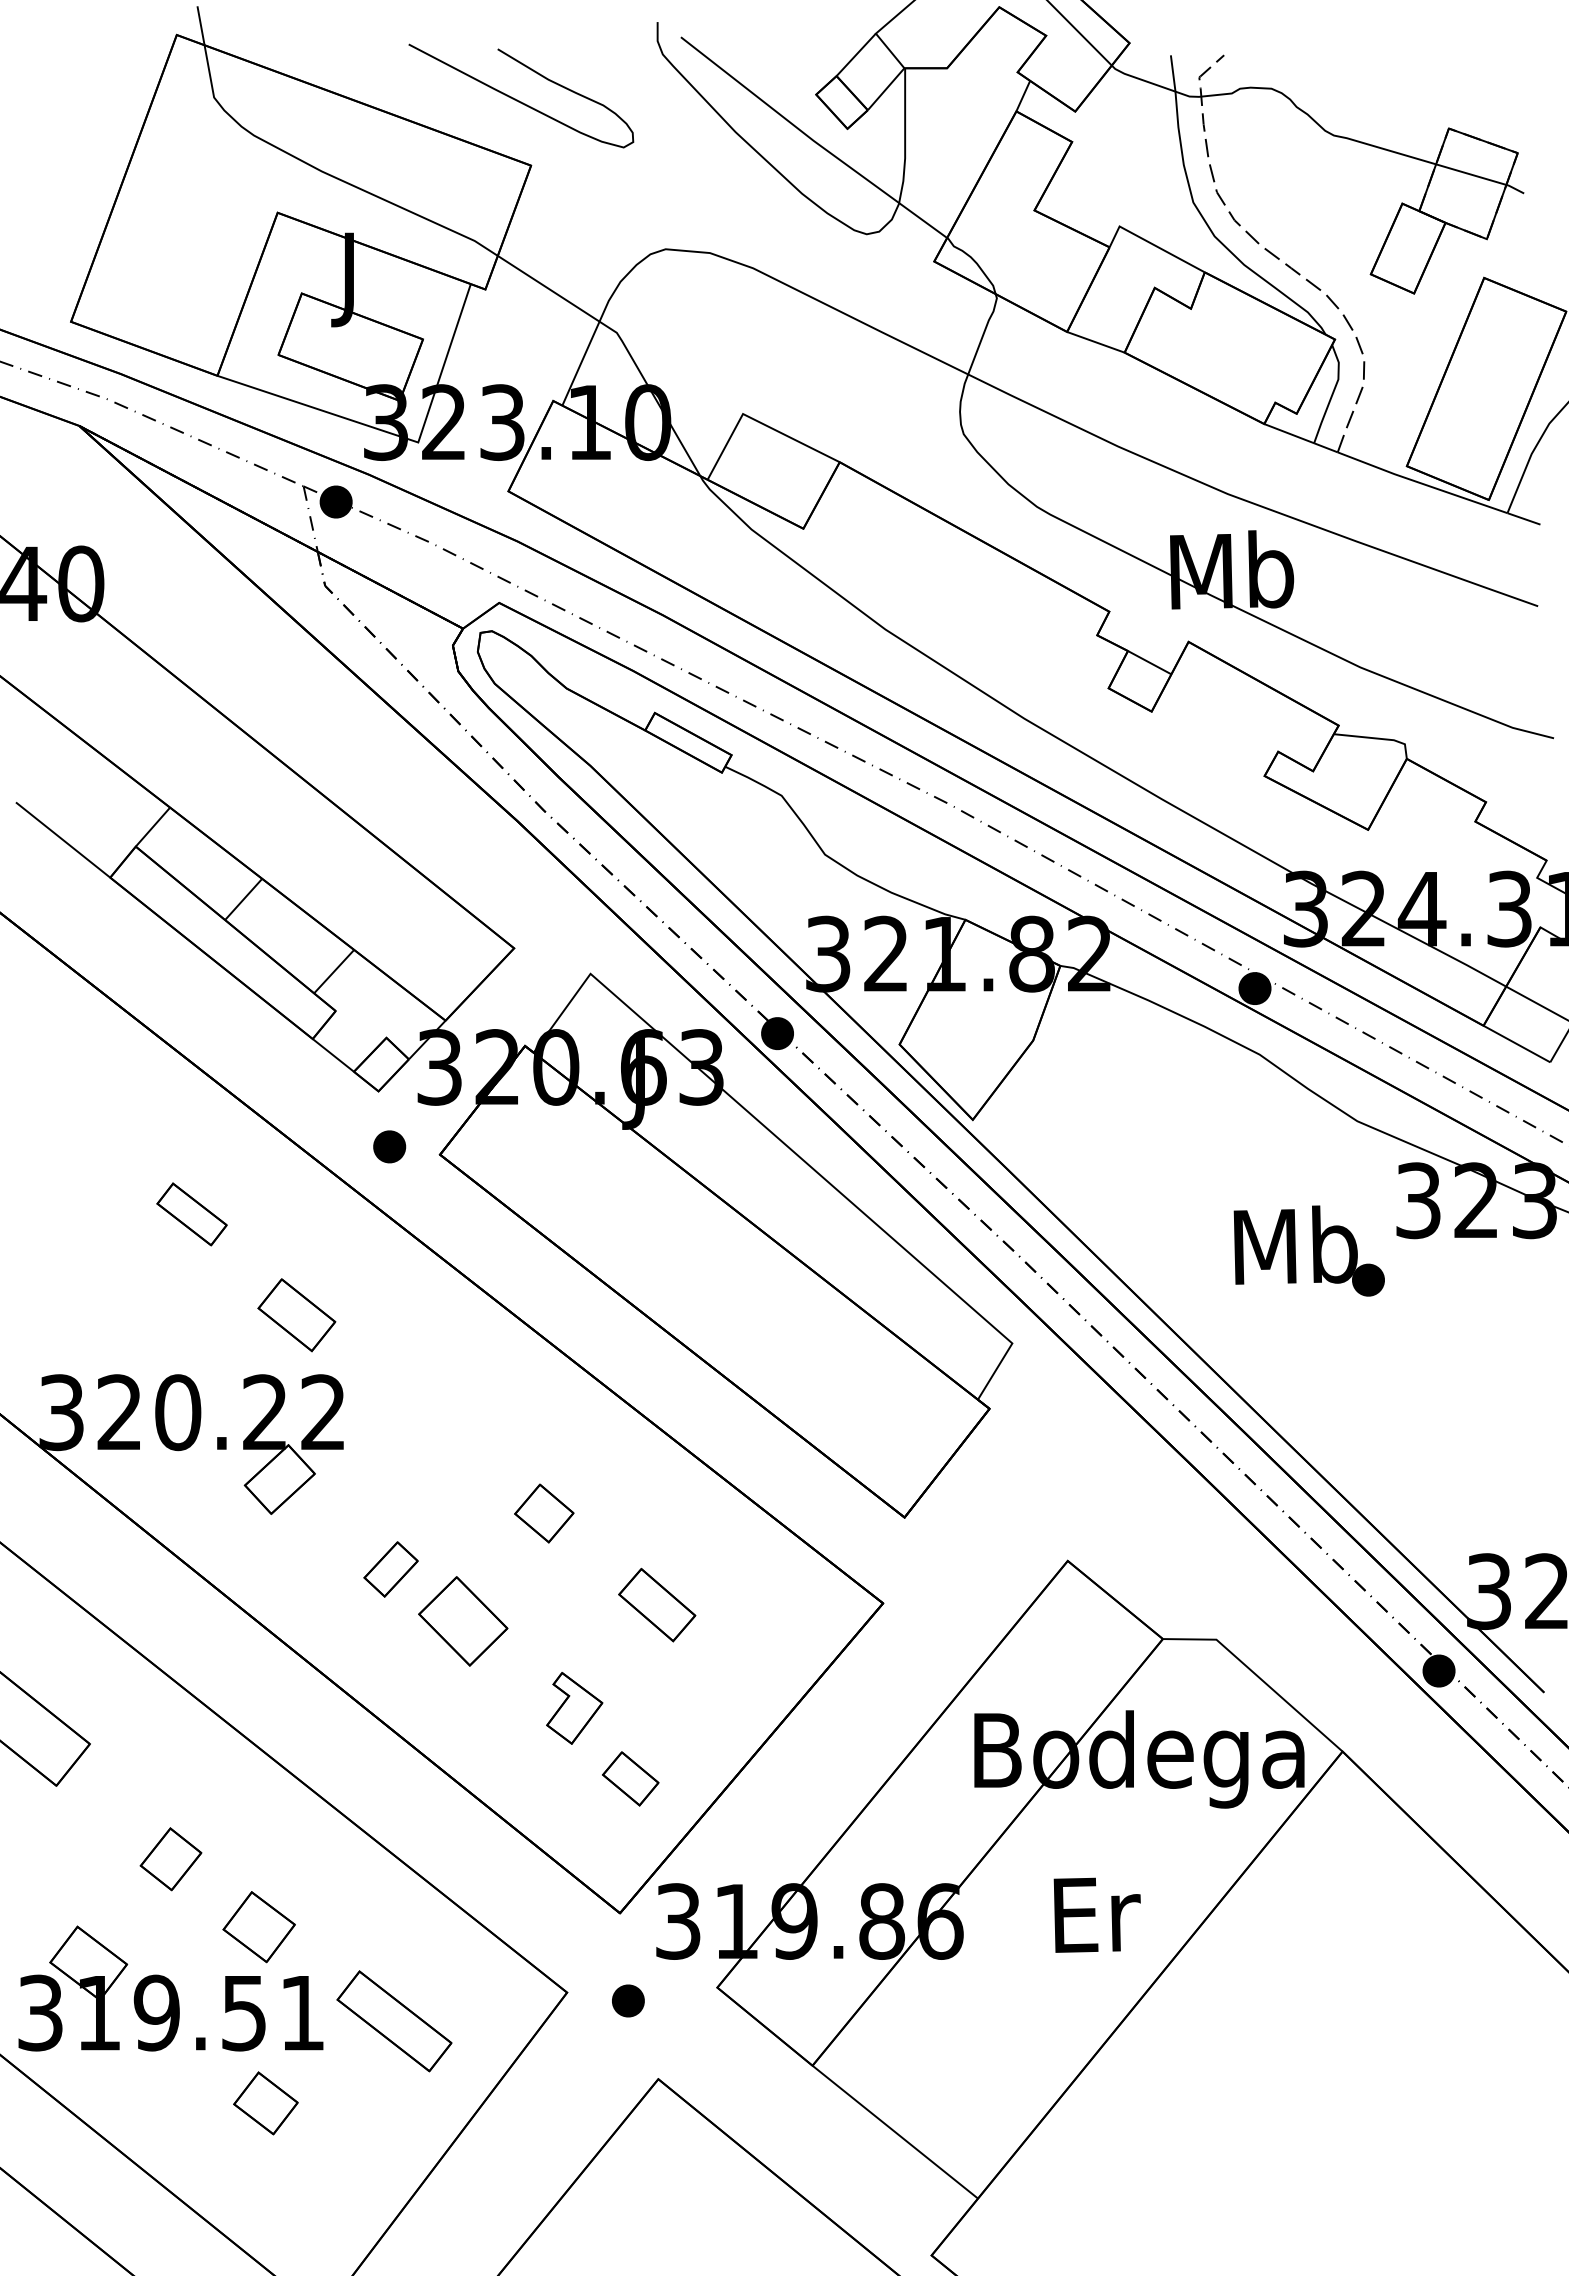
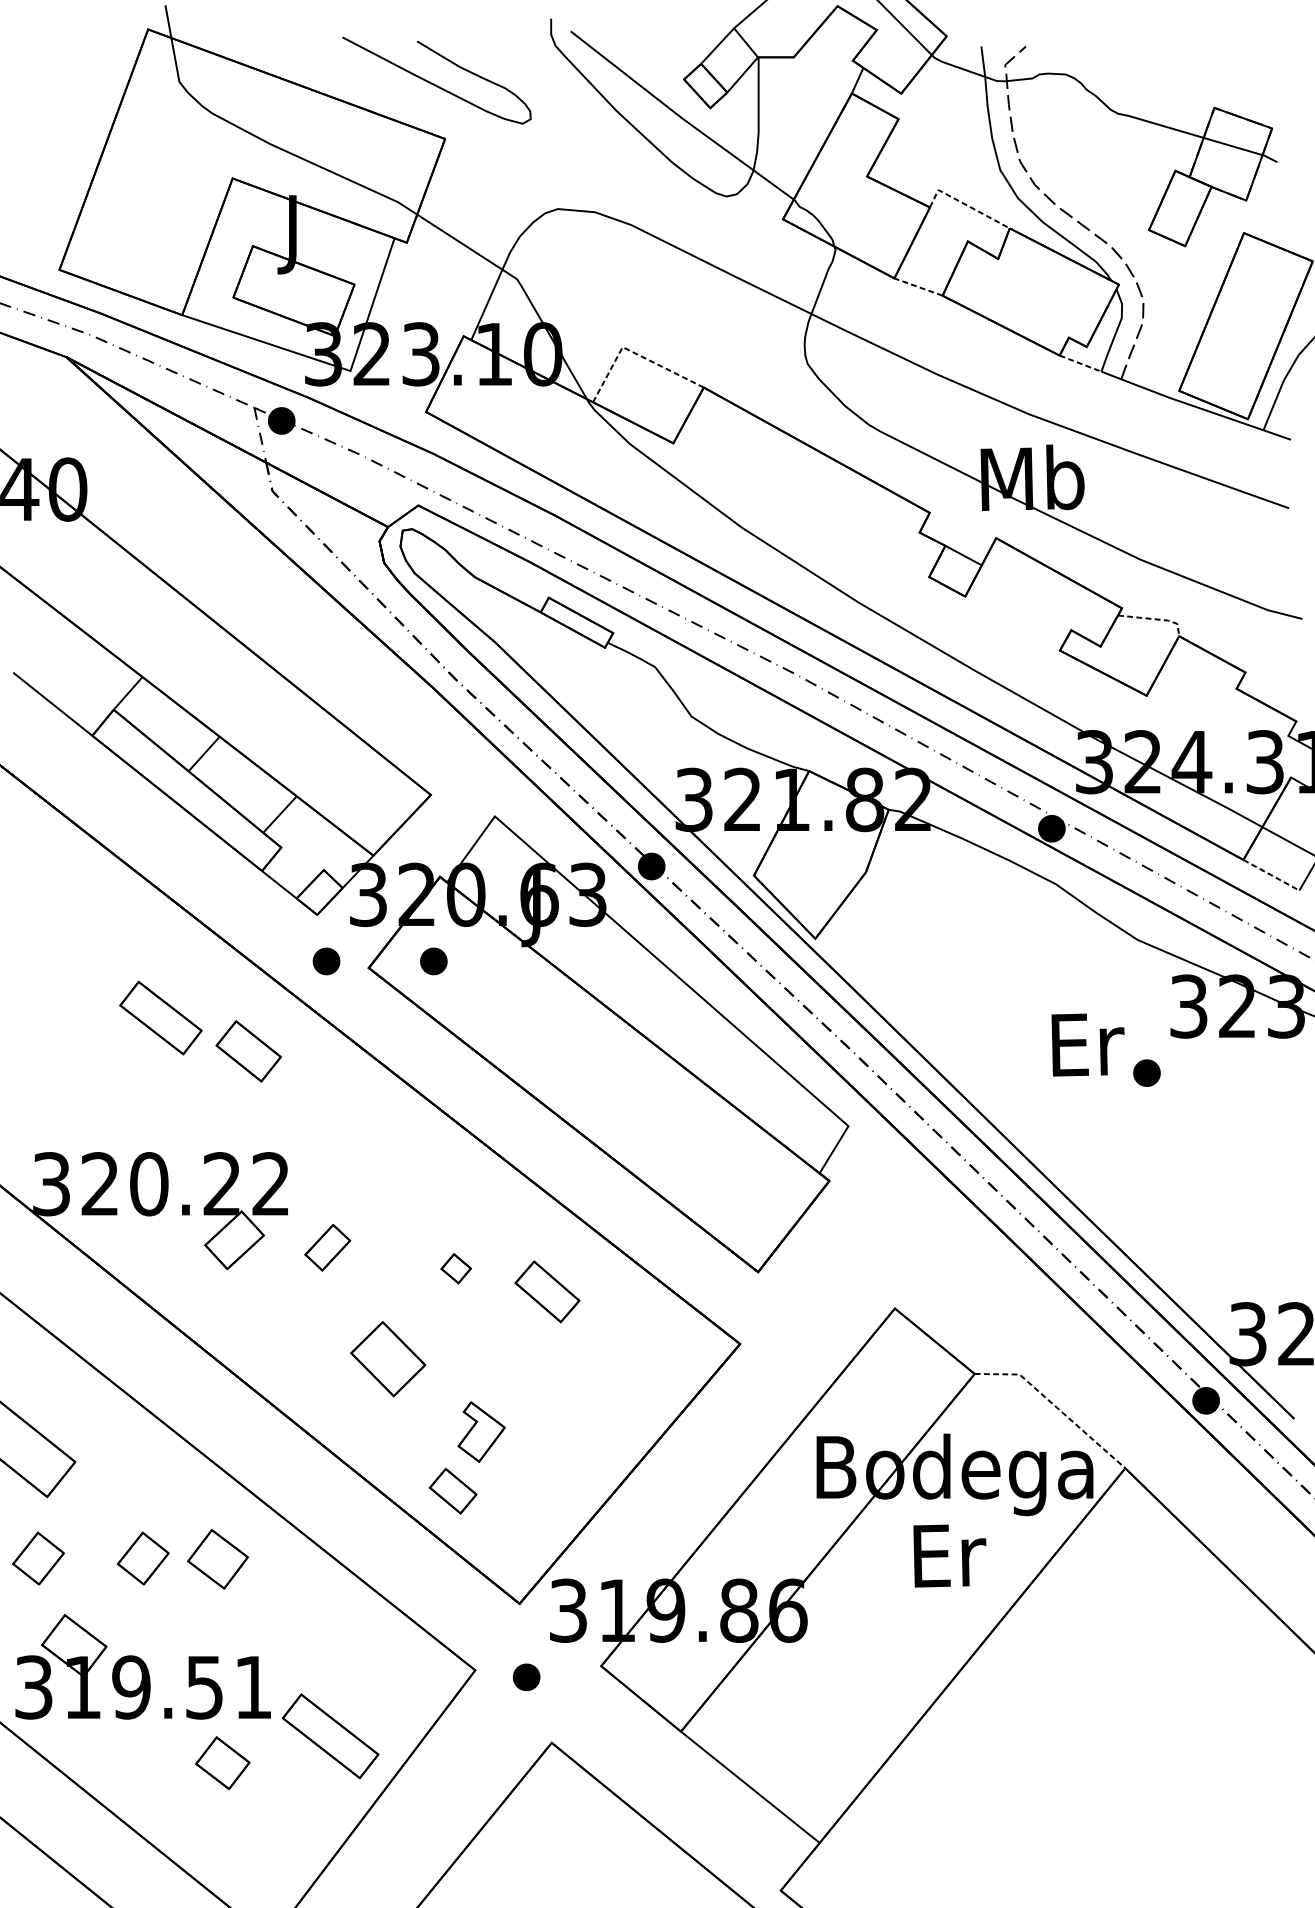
line: (1151, 243) -> (965, 204), solid -> dashed
line: (1095, 342) -> (918, 287), solid -> dashed
line: (758, 421) -> (635, 353), solid -> dashed
line: (1289, 433) -> (1080, 363), solid -> dashed
line: (1378, 738) -> (1155, 619), solid -> dashed
line: (1517, 1044) -> (1271, 875), solid -> dashed
part: (517, 1146) -> (433, 961), added
part: (191, 1214) -> (160, 1018), size x1.4
text: (1295, 1244) -> (1085, 1043), Mb -> Er
part: (296, 1315) -> (248, 1051), moved
part: (544, 1513) -> (456, 1268), size x0.6
part: (390, 1569) -> (327, 1247), moved
part: (657, 1605) -> (547, 1292), moved
line: (1259, 1677) -> (1055, 1406), solid -> dashed
part: (630, 1778) -> (452, 1490), moved
part: (45, 1859) -> (38, 1558), added
text: (1096, 1914) -> (949, 1555), moved
part: (258, 1927) -> (217, 1559), moved
part: (394, 2021) -> (330, 1736), moved

